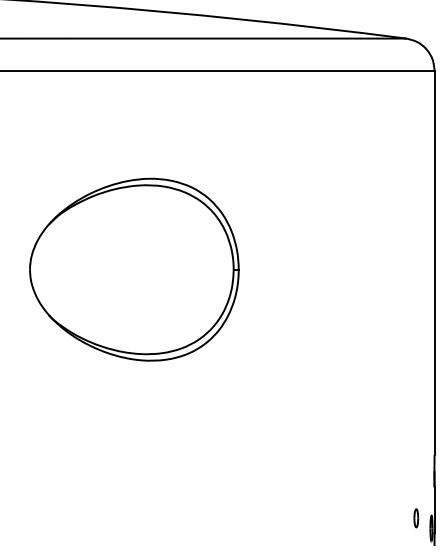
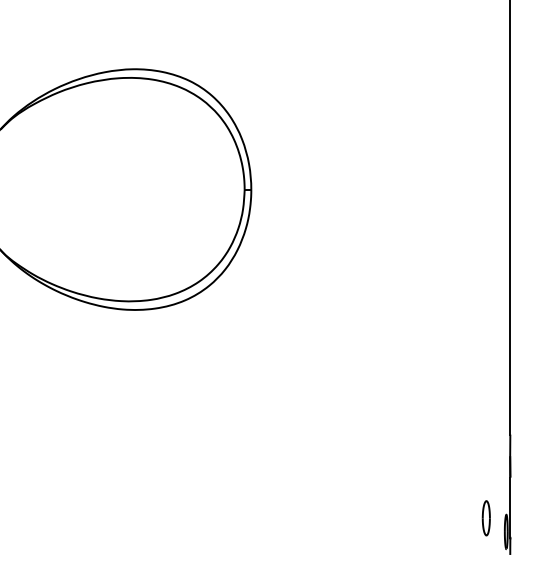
part: (415, 518) -> (485, 518), size x1.43

